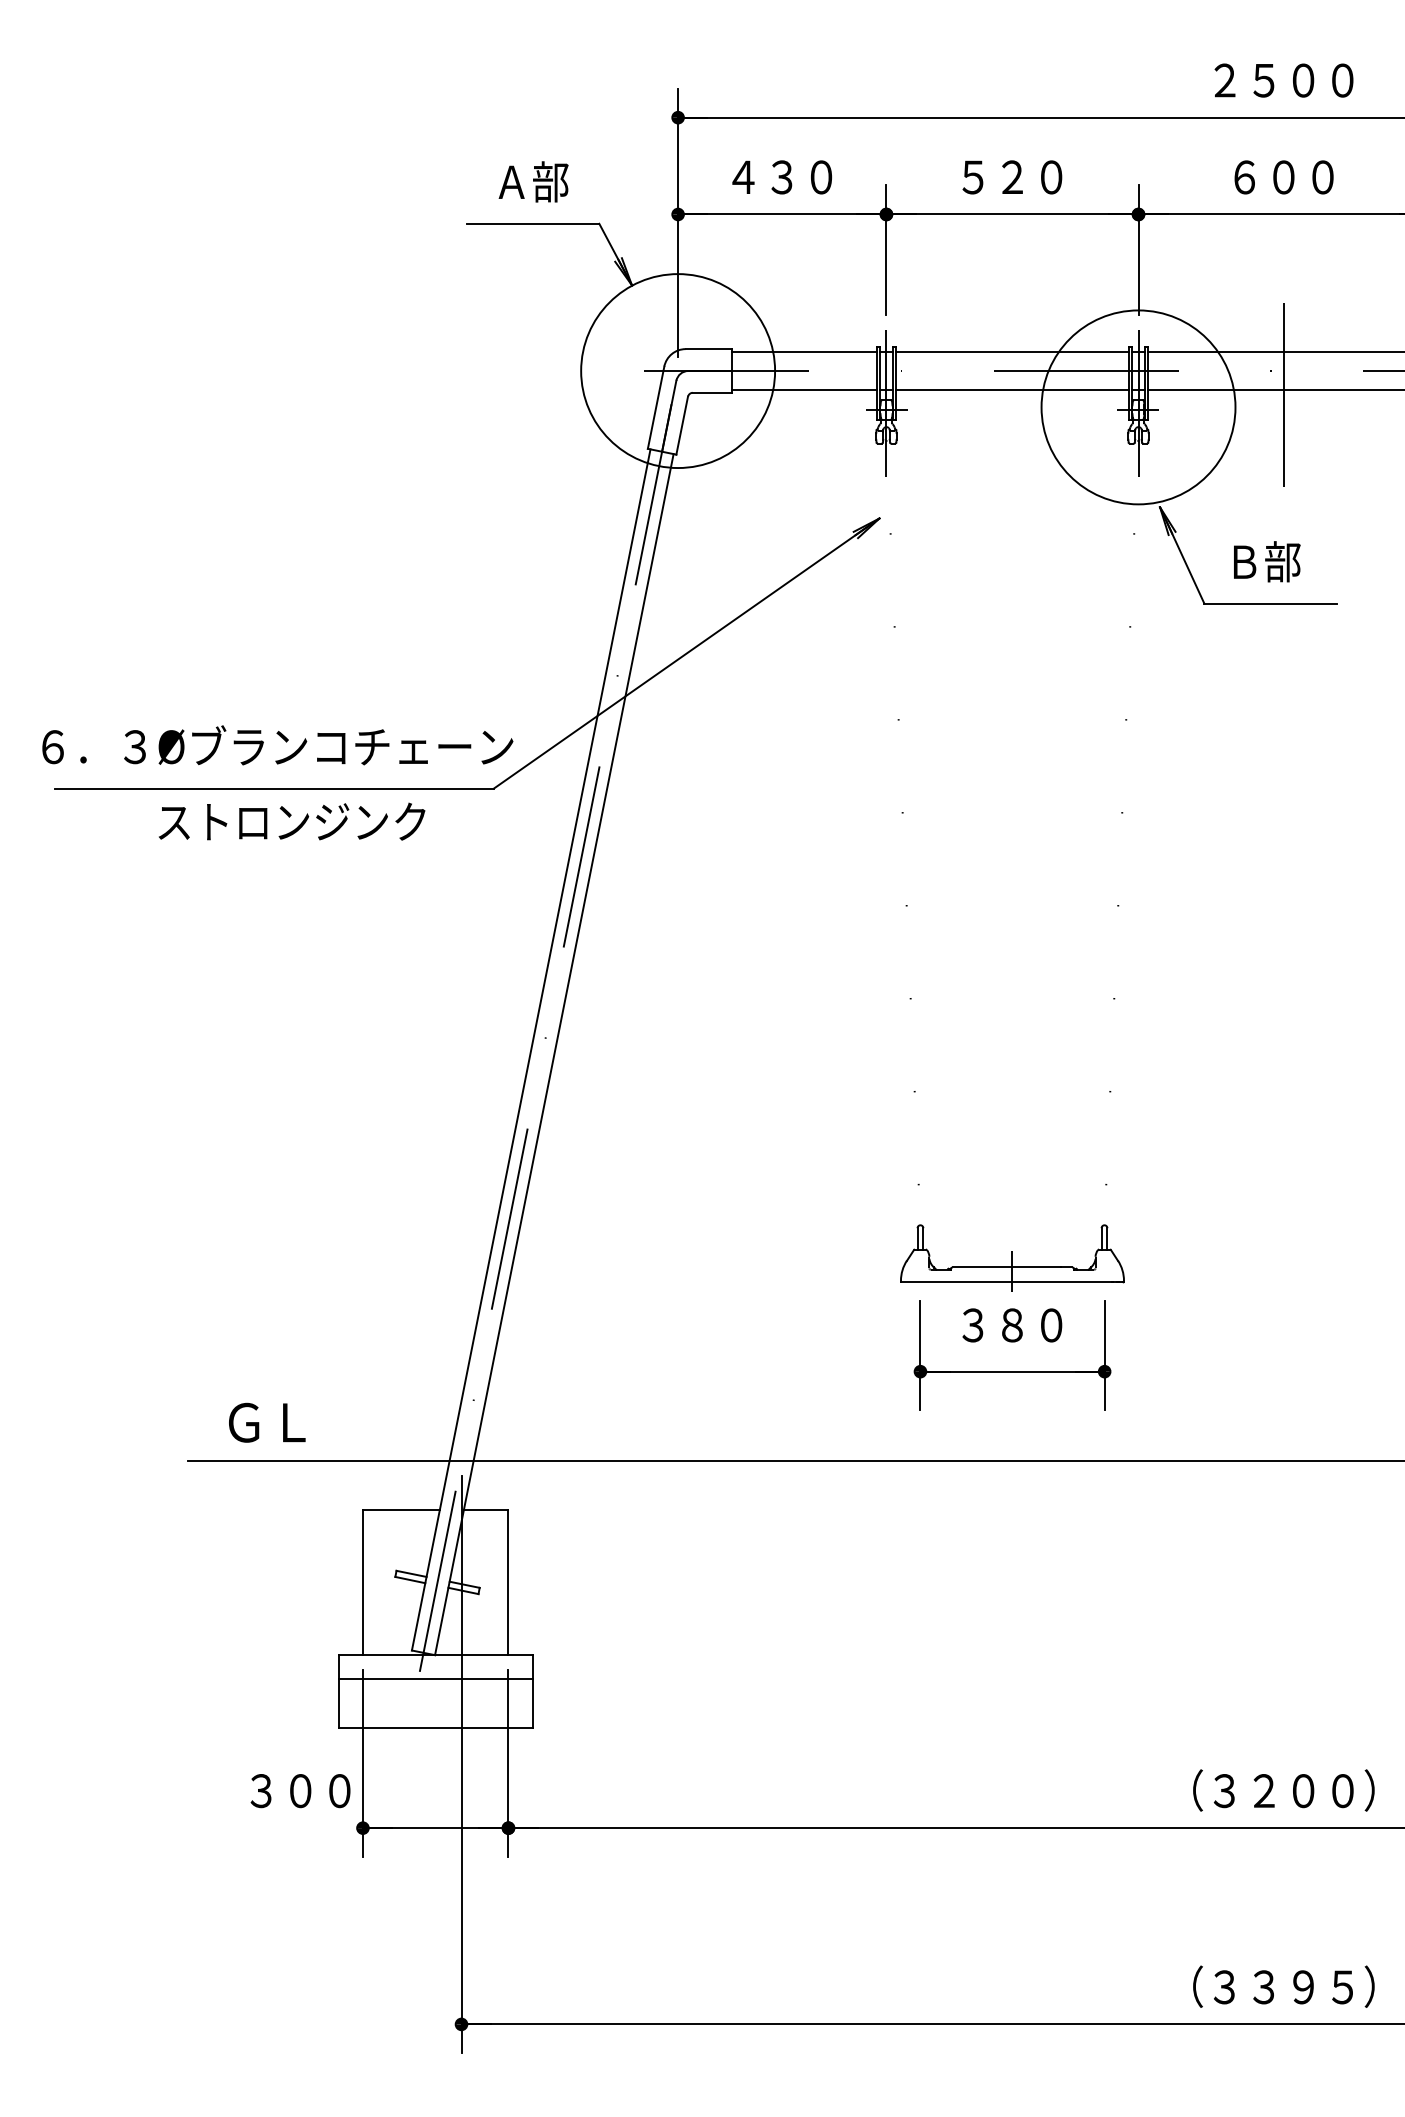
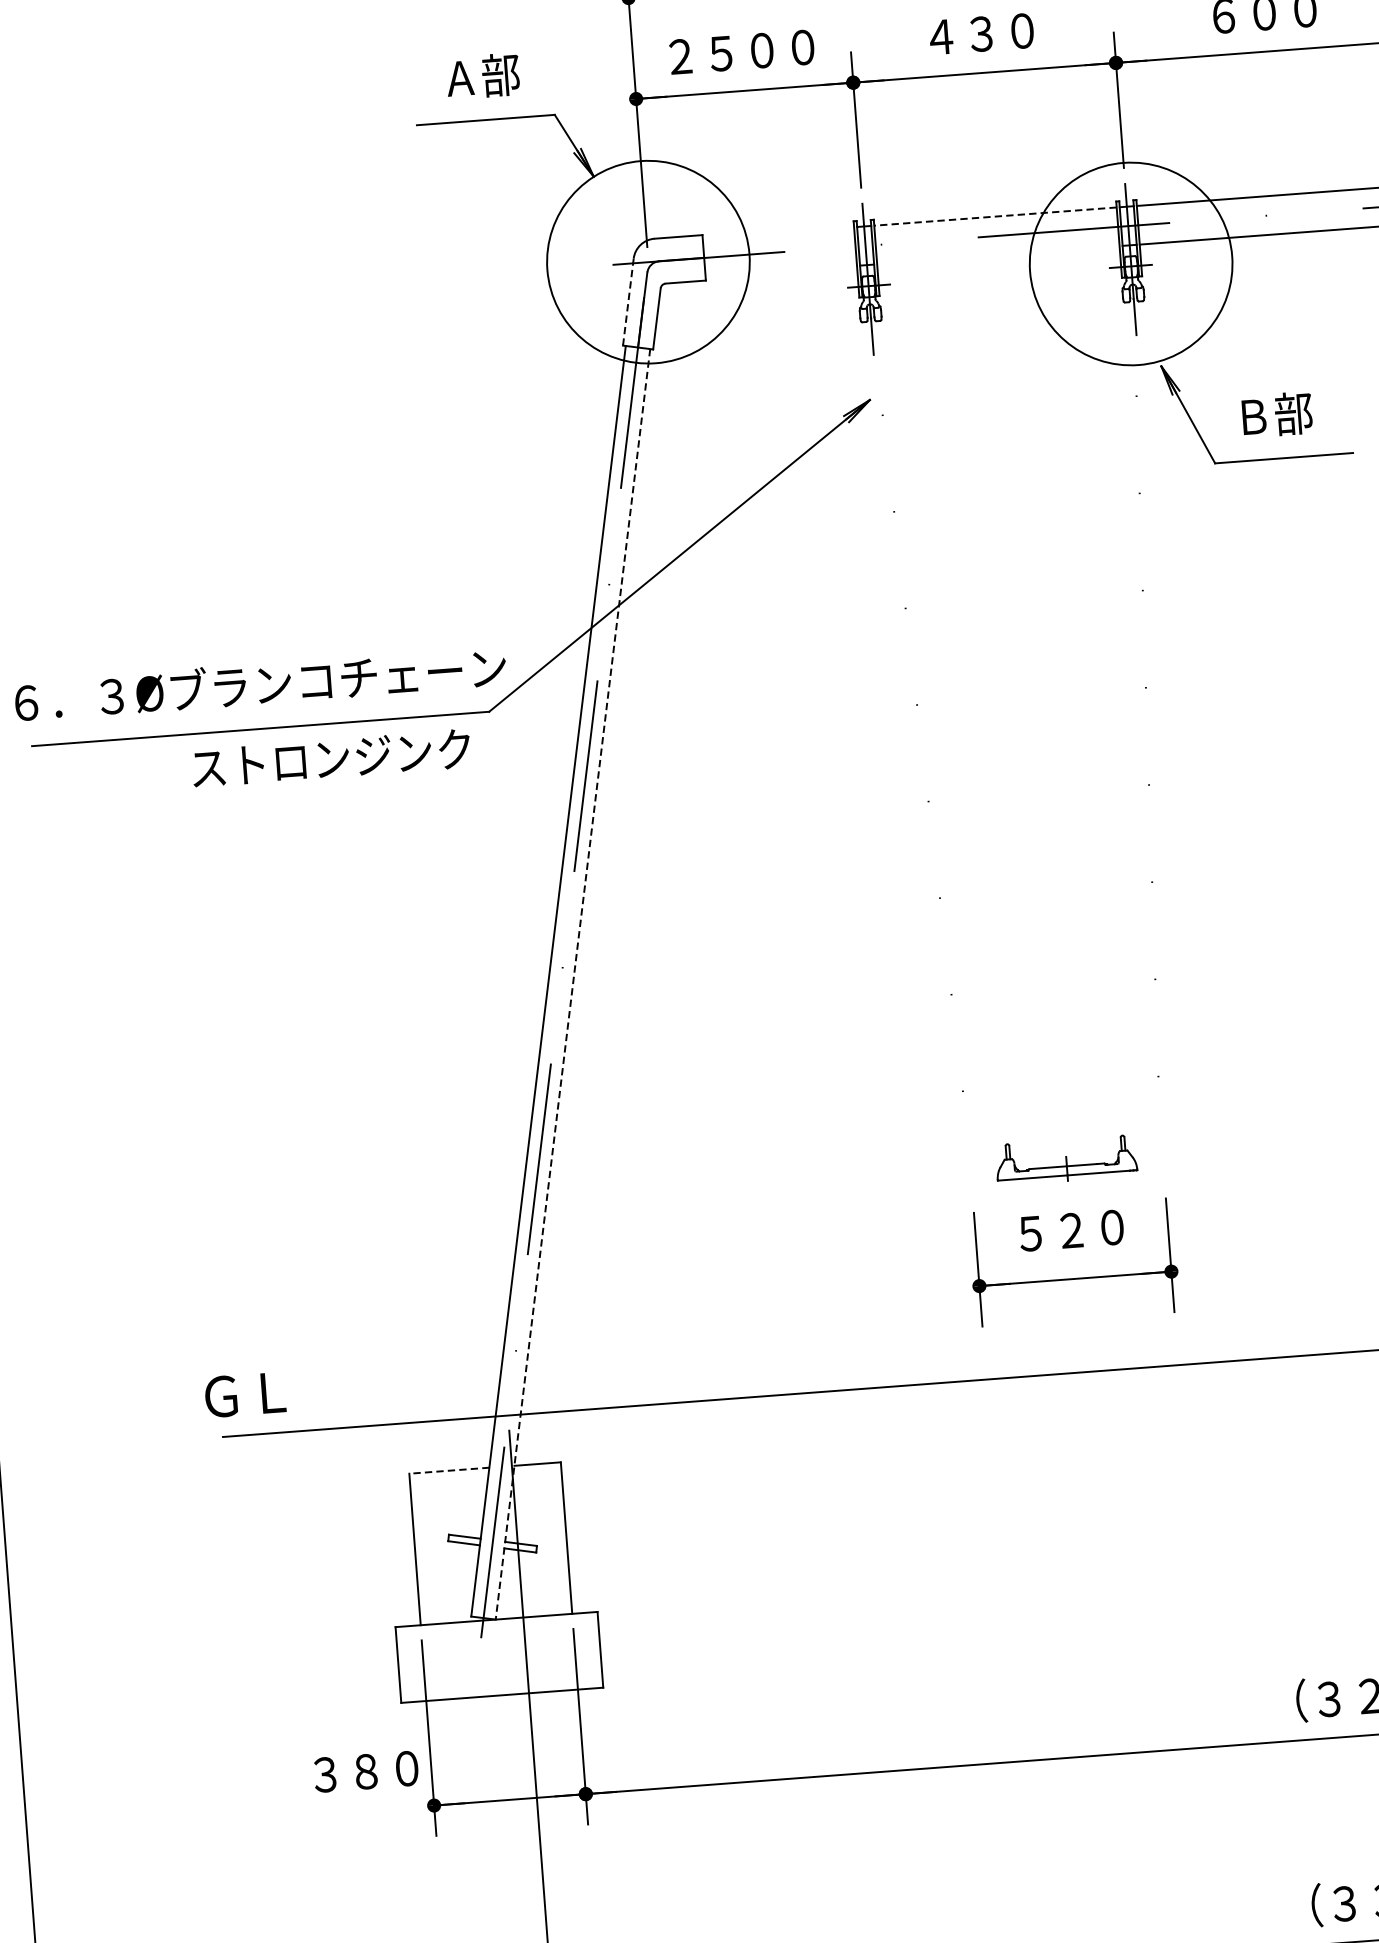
text: (782, 177) -> (742, 52), ４３０ -> ２５００
text: (992, 177) -> (960, 35), ５２０ -> ４３０
line: (803, 352) -> (777, 233), removed
line: (1011, 352) -> (994, 216), solid -> dashed
line: (1283, 384) -> (1280, 228), removed
line: (803, 389) -> (780, 271), removed
line: (1012, 389) -> (998, 255), removed
line: (656, 407) -> (628, 301), solid -> dashed
text: (291, 821) -> (330, 758), moved
line: (554, 1055) -> (573, 985), solid -> dashed
part: (1012, 1257) -> (1066, 1159), size x0.6
text: (992, 1325) -> (1050, 1232), ３８０ -> ５２０
text: (267, 1422) -> (245, 1394), moved
line: (401, 1509) -> (449, 1470), solid -> dashed
line: (435, 1679) -> (498, 1644), removed
text: (300, 1790) -> (366, 1771), ３００ -> ３８０

